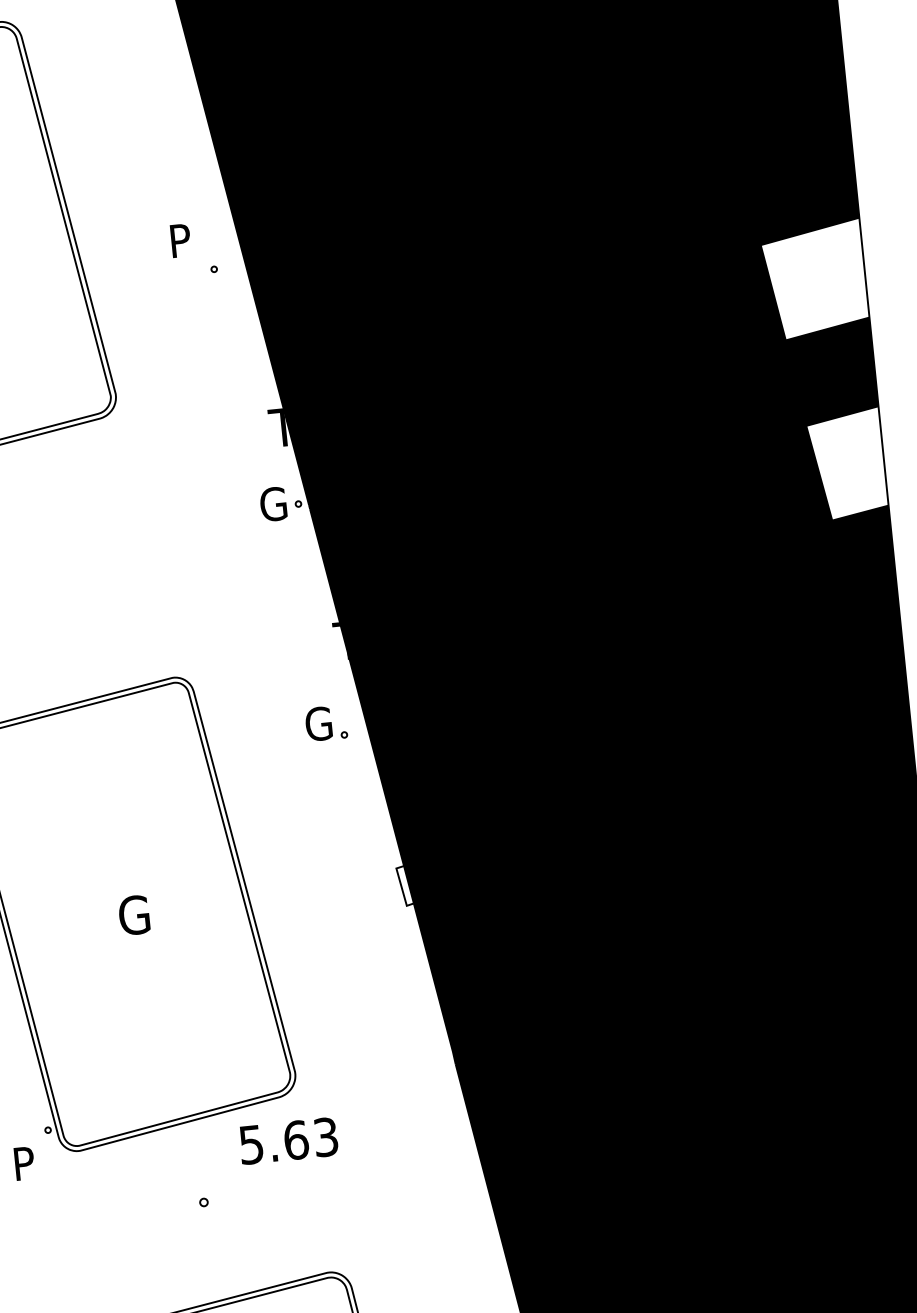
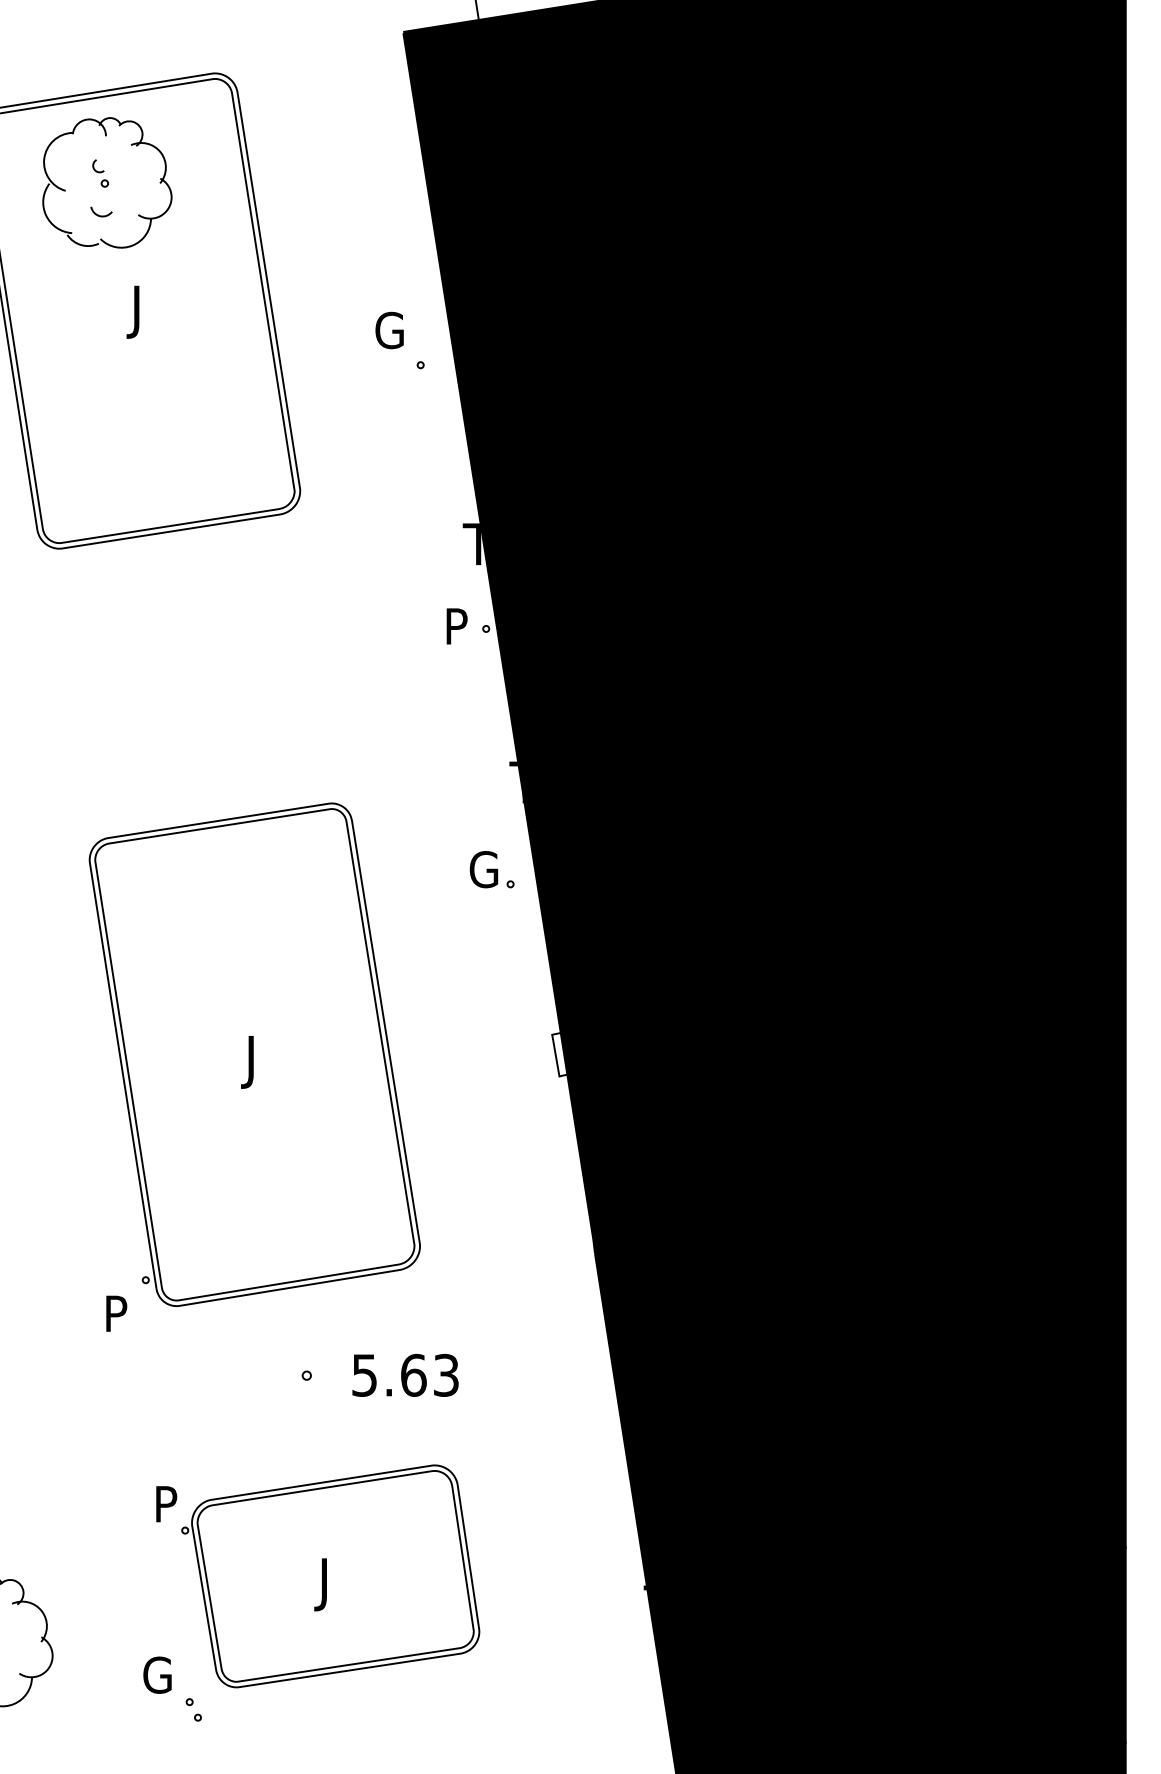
text: (182, 240) -> (389, 330), P -> G
fill: (814, 279) -> (1070, 442), added
fill: (847, 463) -> (1085, 645), added
text: (272, 504) -> (458, 626), G -> P
text: (132, 919) -> (260, 1061), G -> J
text: (288, 1140) -> (405, 1374), moved

